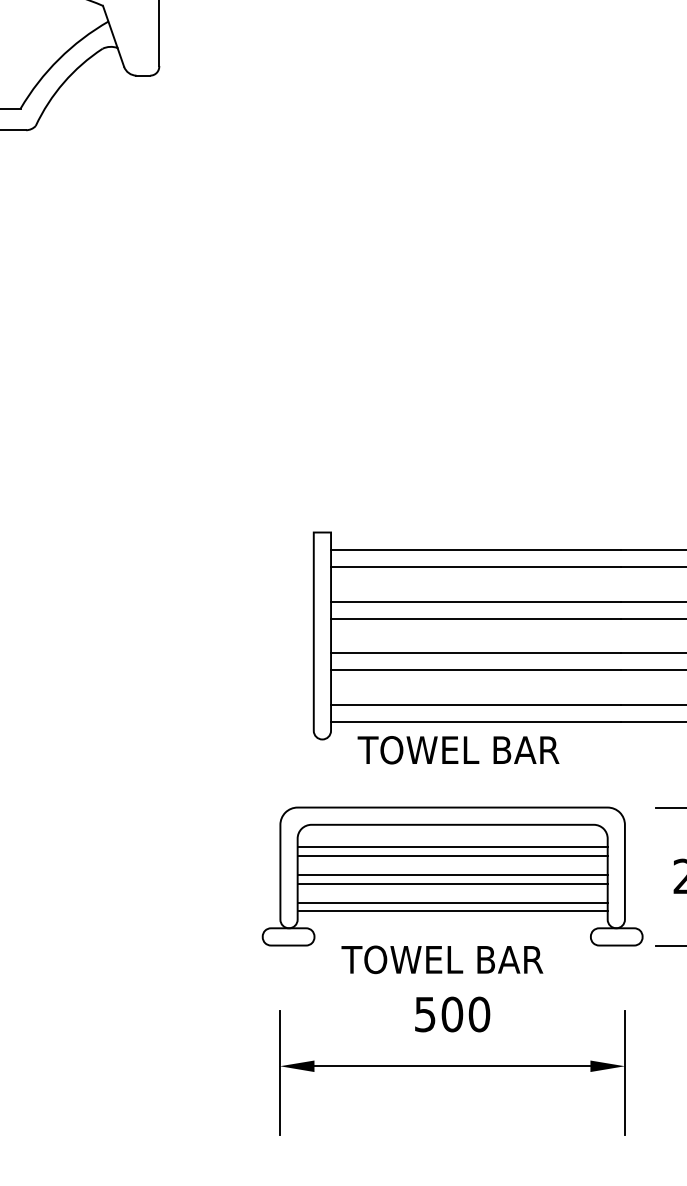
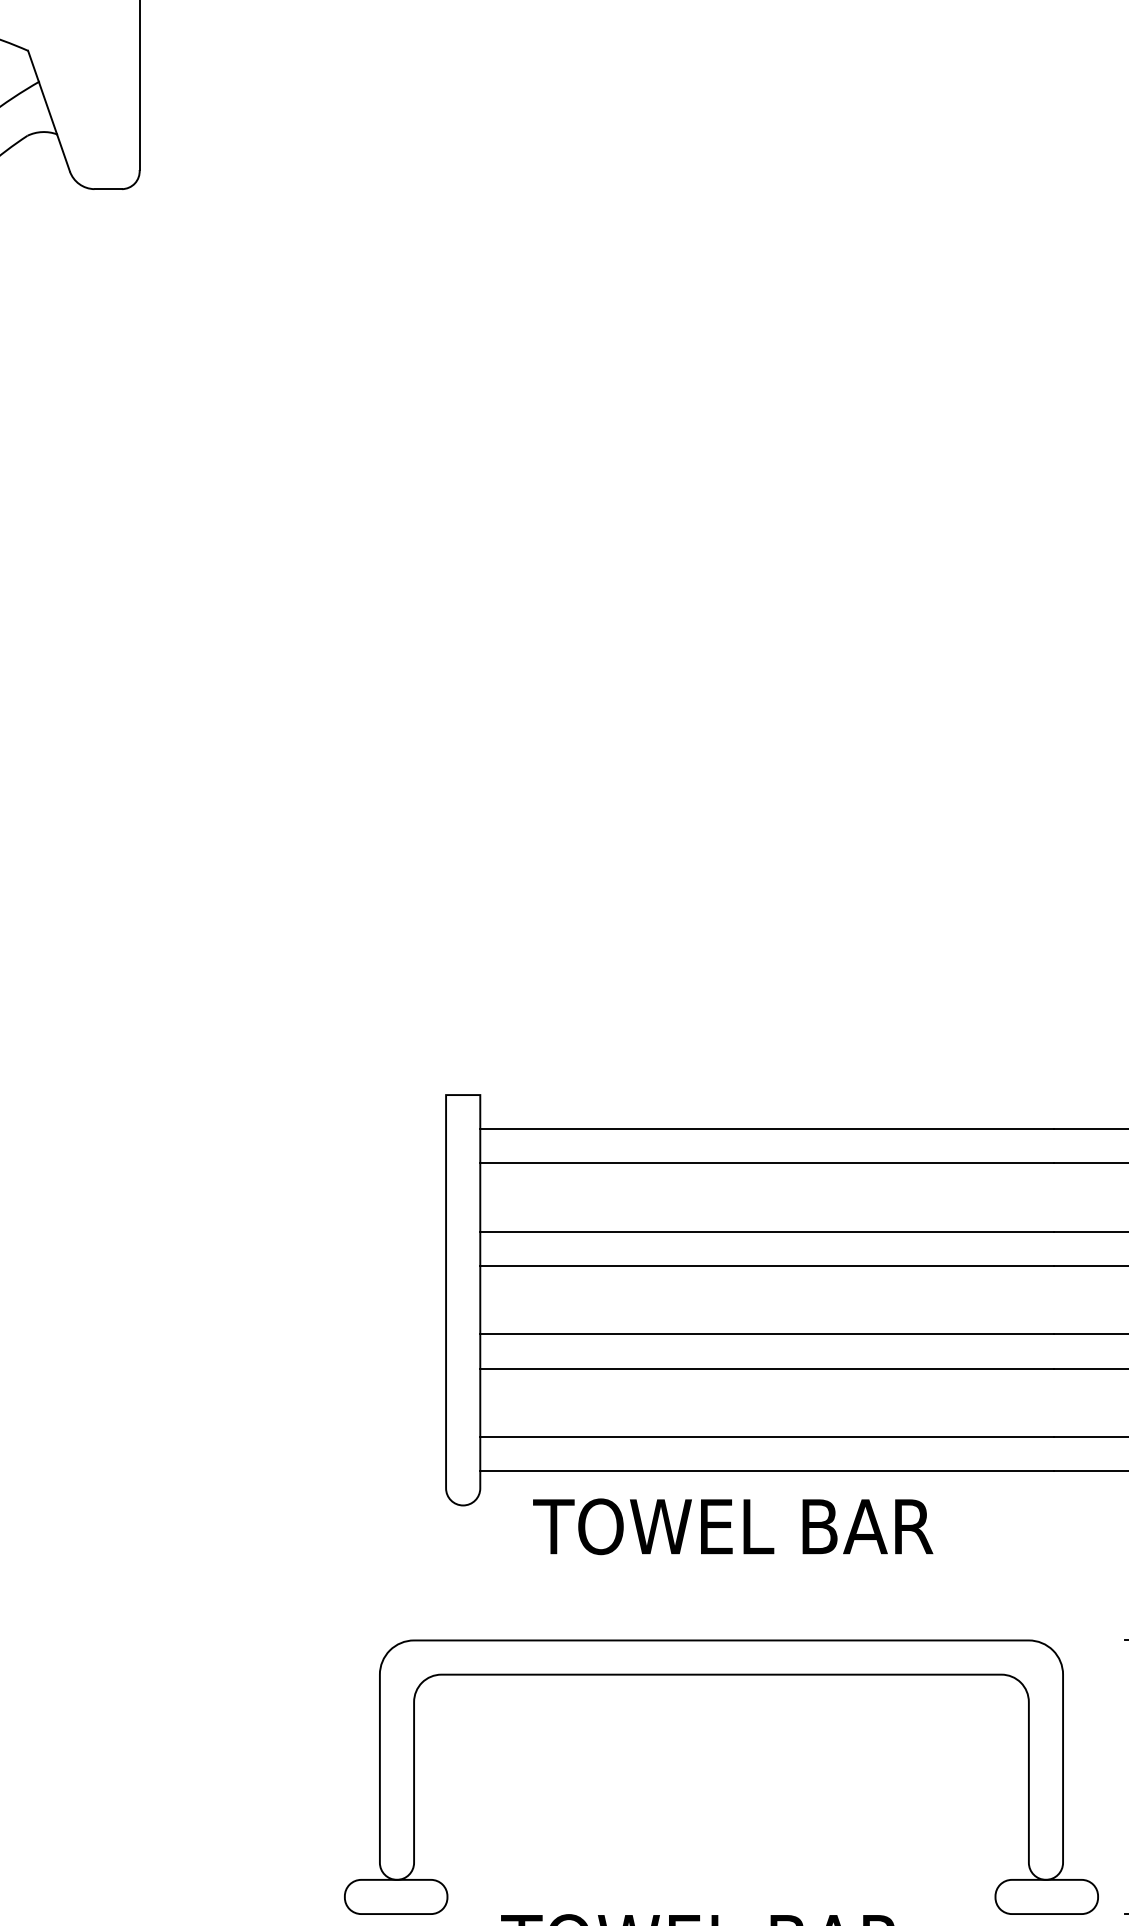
line: (452, 847) -> (721, 1719), removed
line: (452, 855) -> (721, 1735), removed
line: (452, 875) -> (721, 1775), removed
line: (452, 883) -> (721, 1791), removed
line: (452, 902) -> (721, 1828), removed
line: (452, 911) -> (721, 1846), removed

